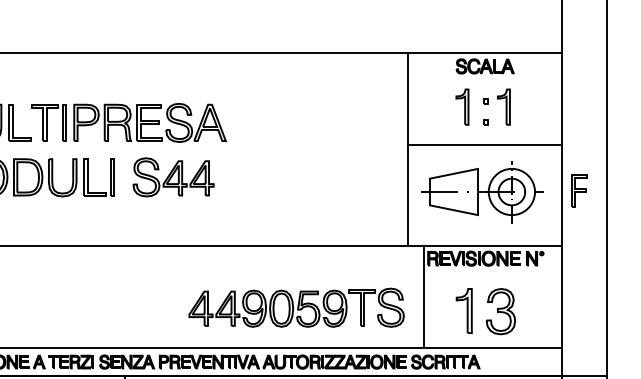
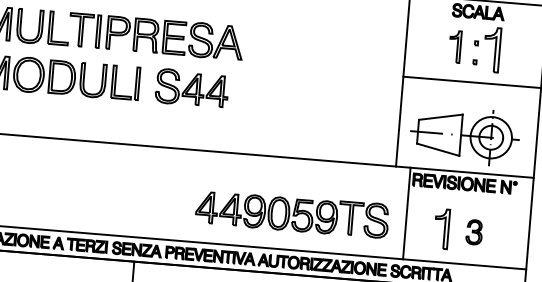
part: (503, 106) -> (491, 49), size x1.4
part: (482, 192) -> (464, 136), moved
part: (500, 311) -> (474, 232), size x0.6

